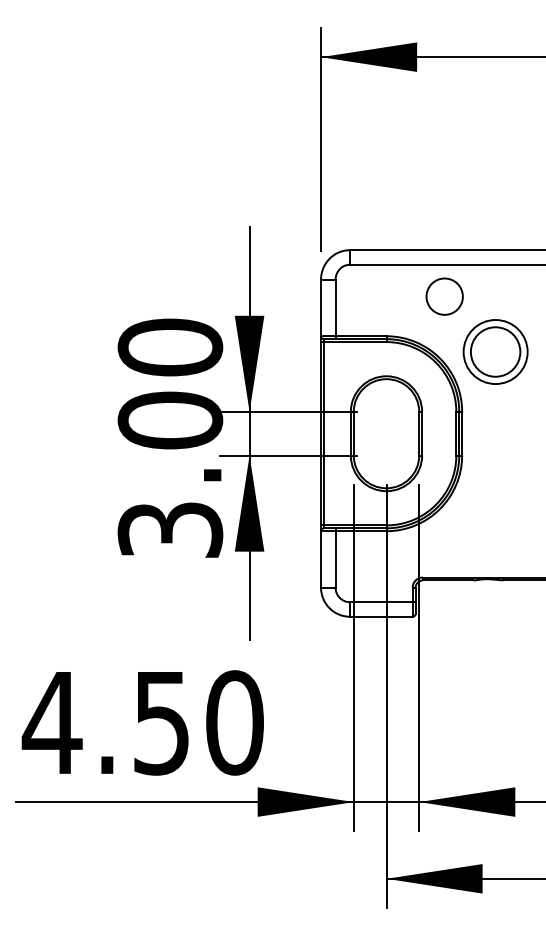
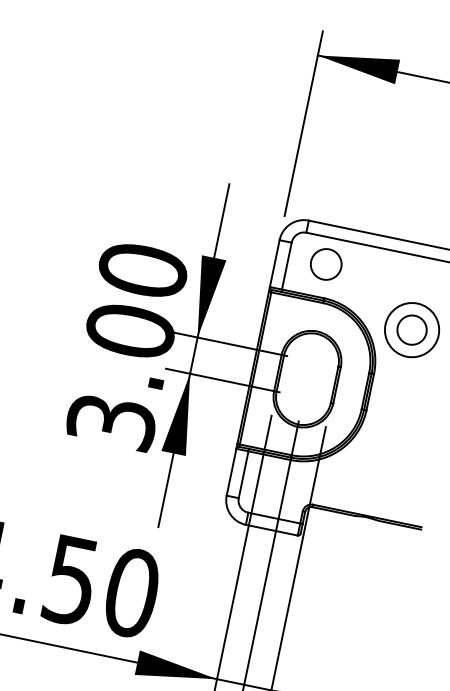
circle: (444, 296) -> (326, 264), moved
circle: (495, 351) -> (412, 329), size x0.7

